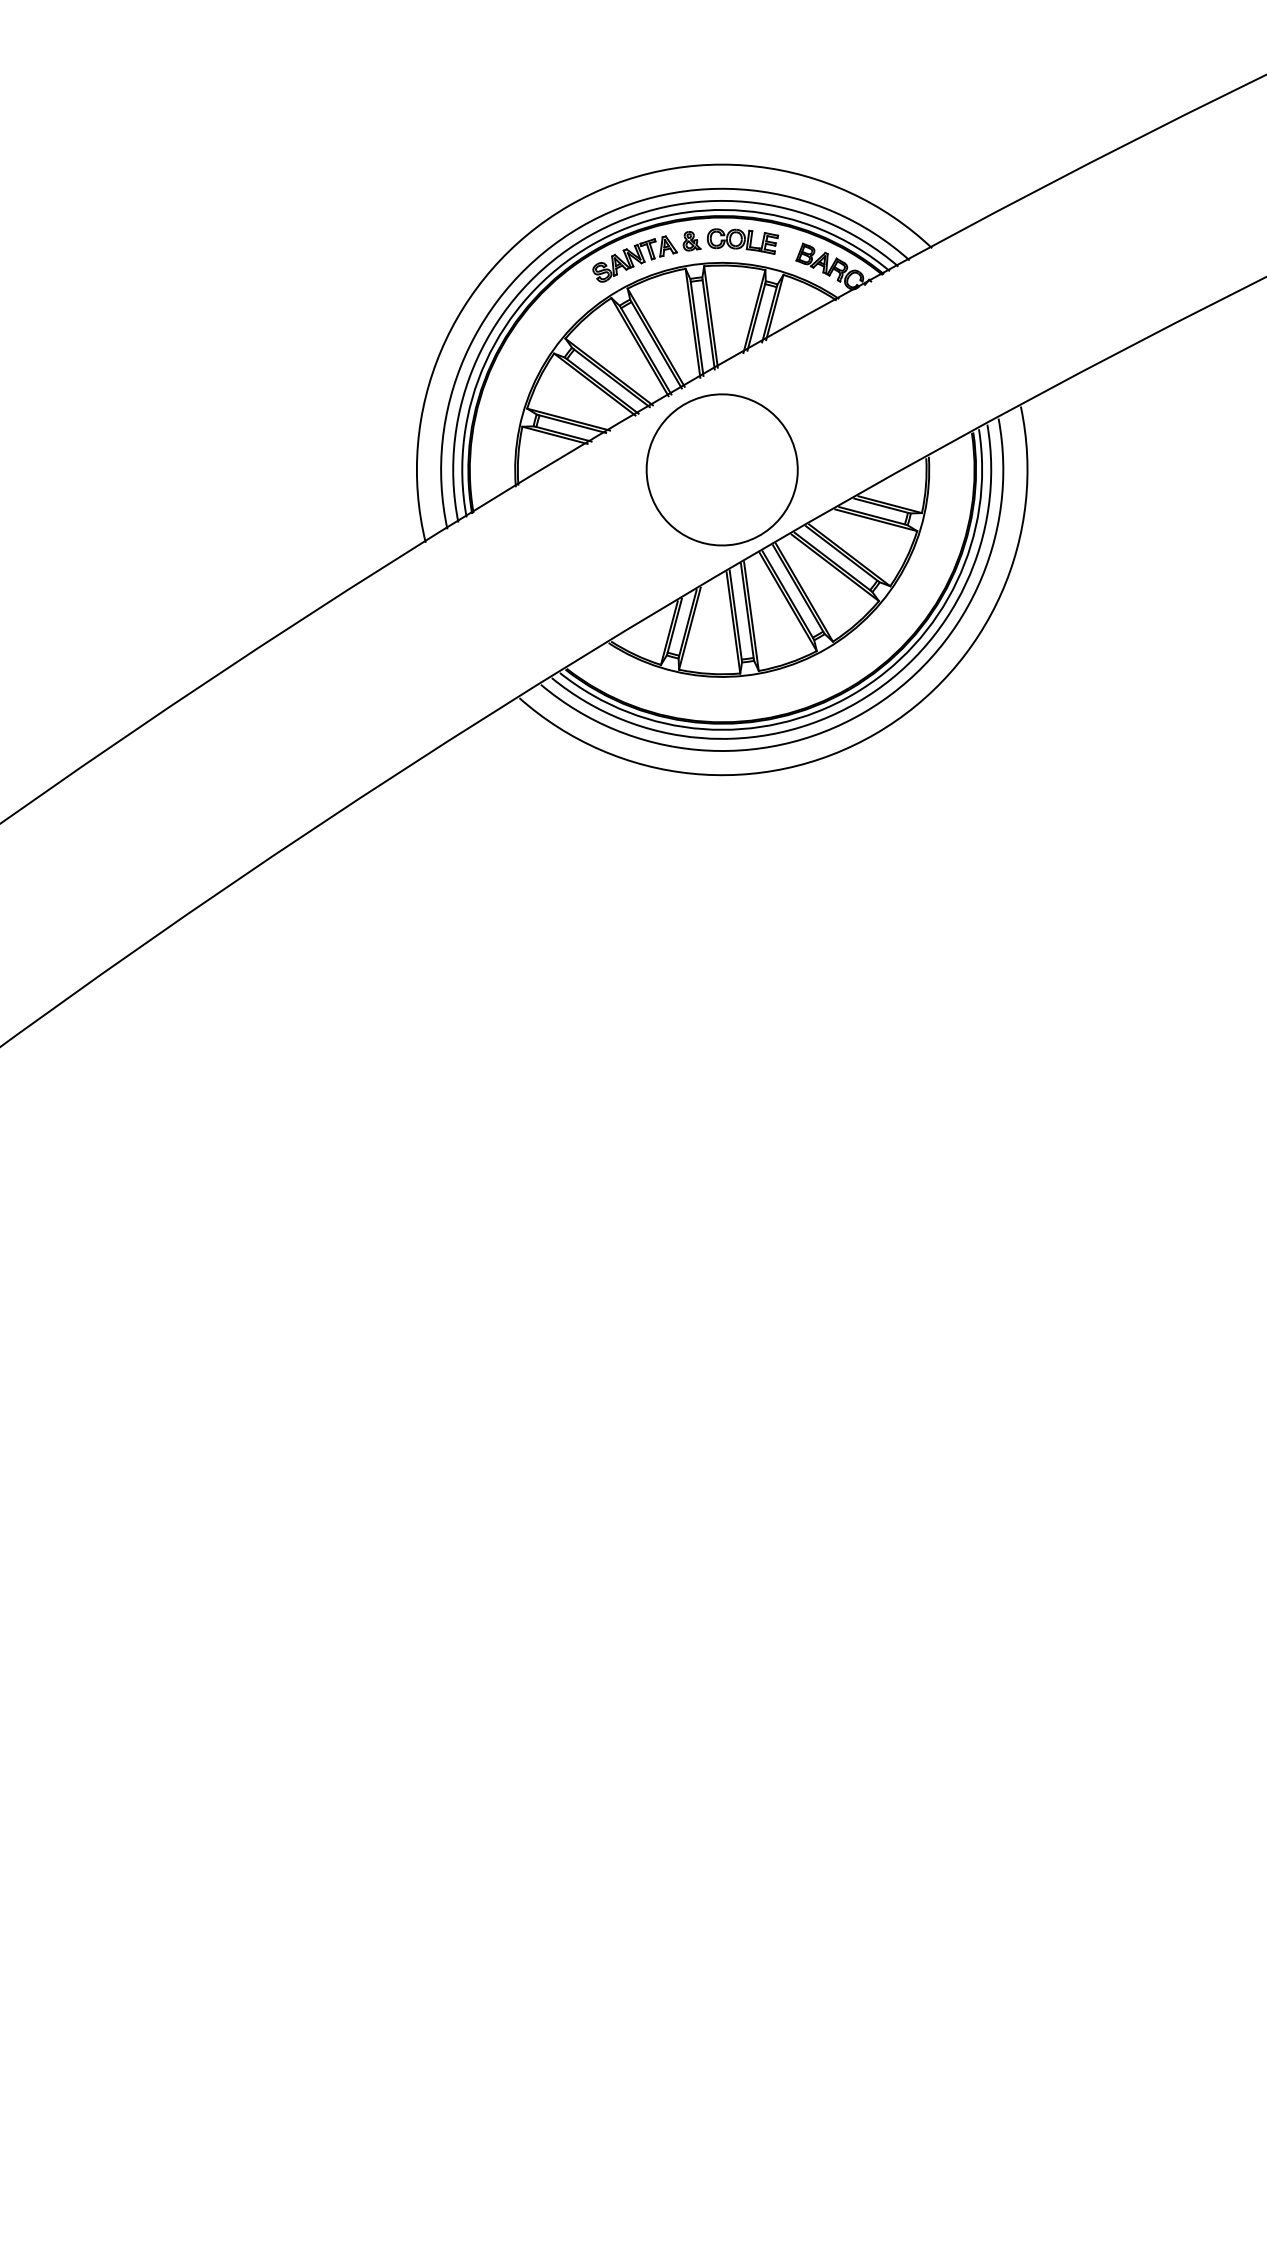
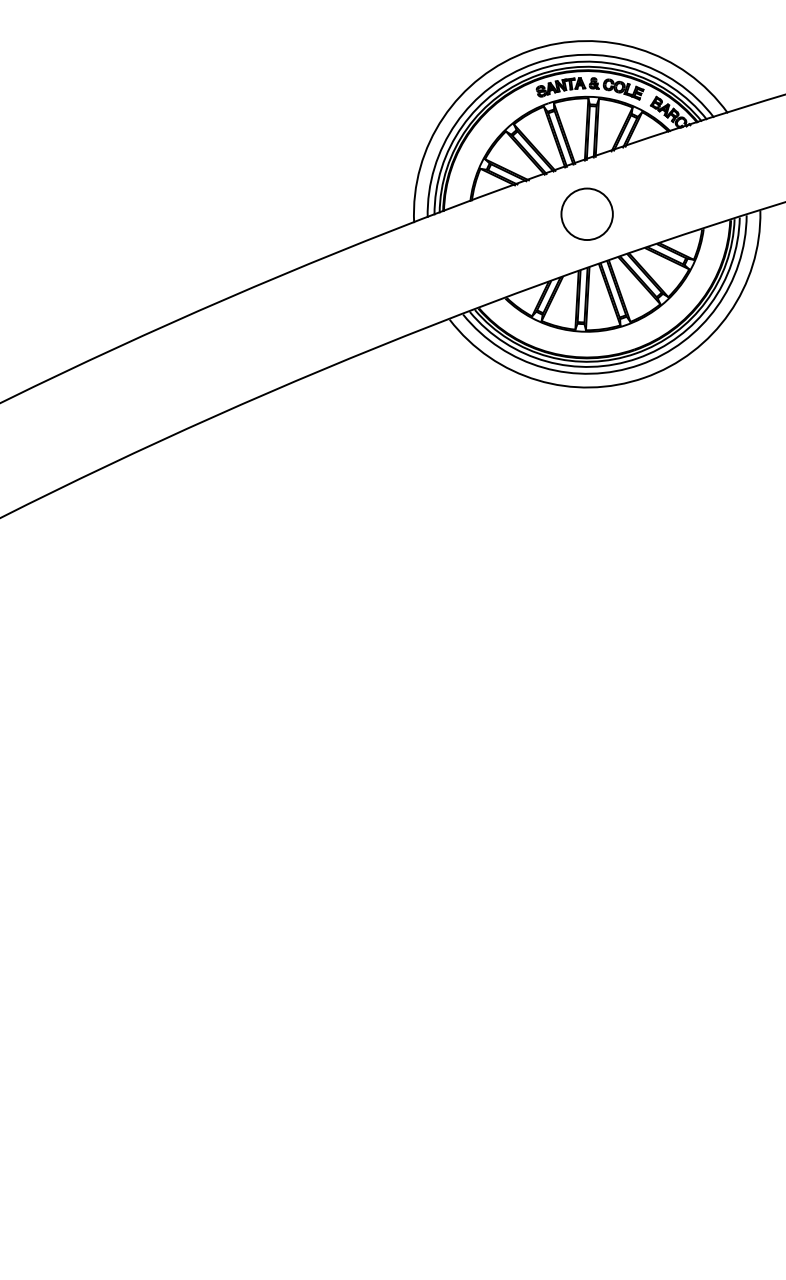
circle: (722, 470) -> (587, 214), size x0.6

